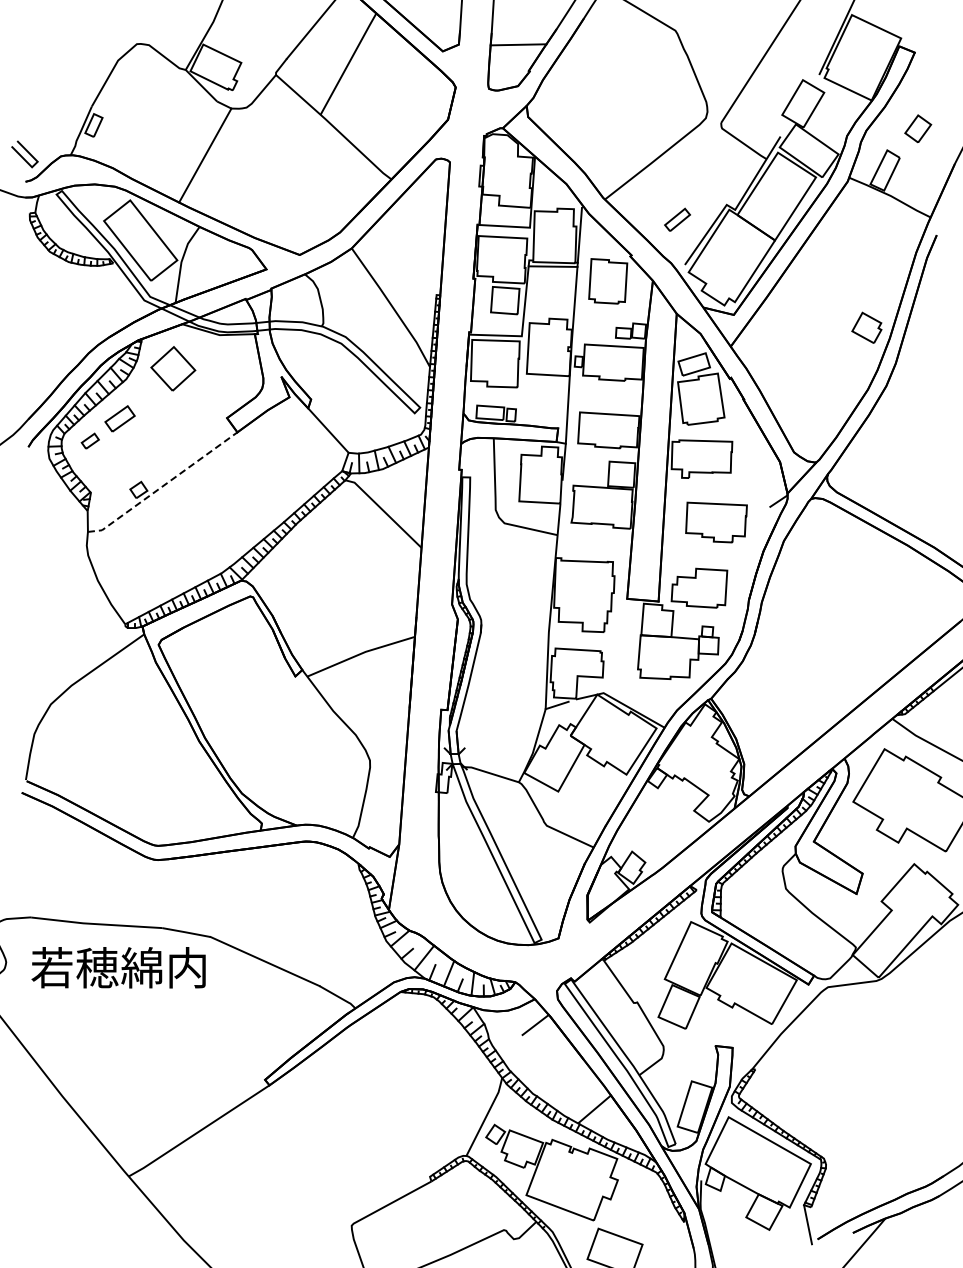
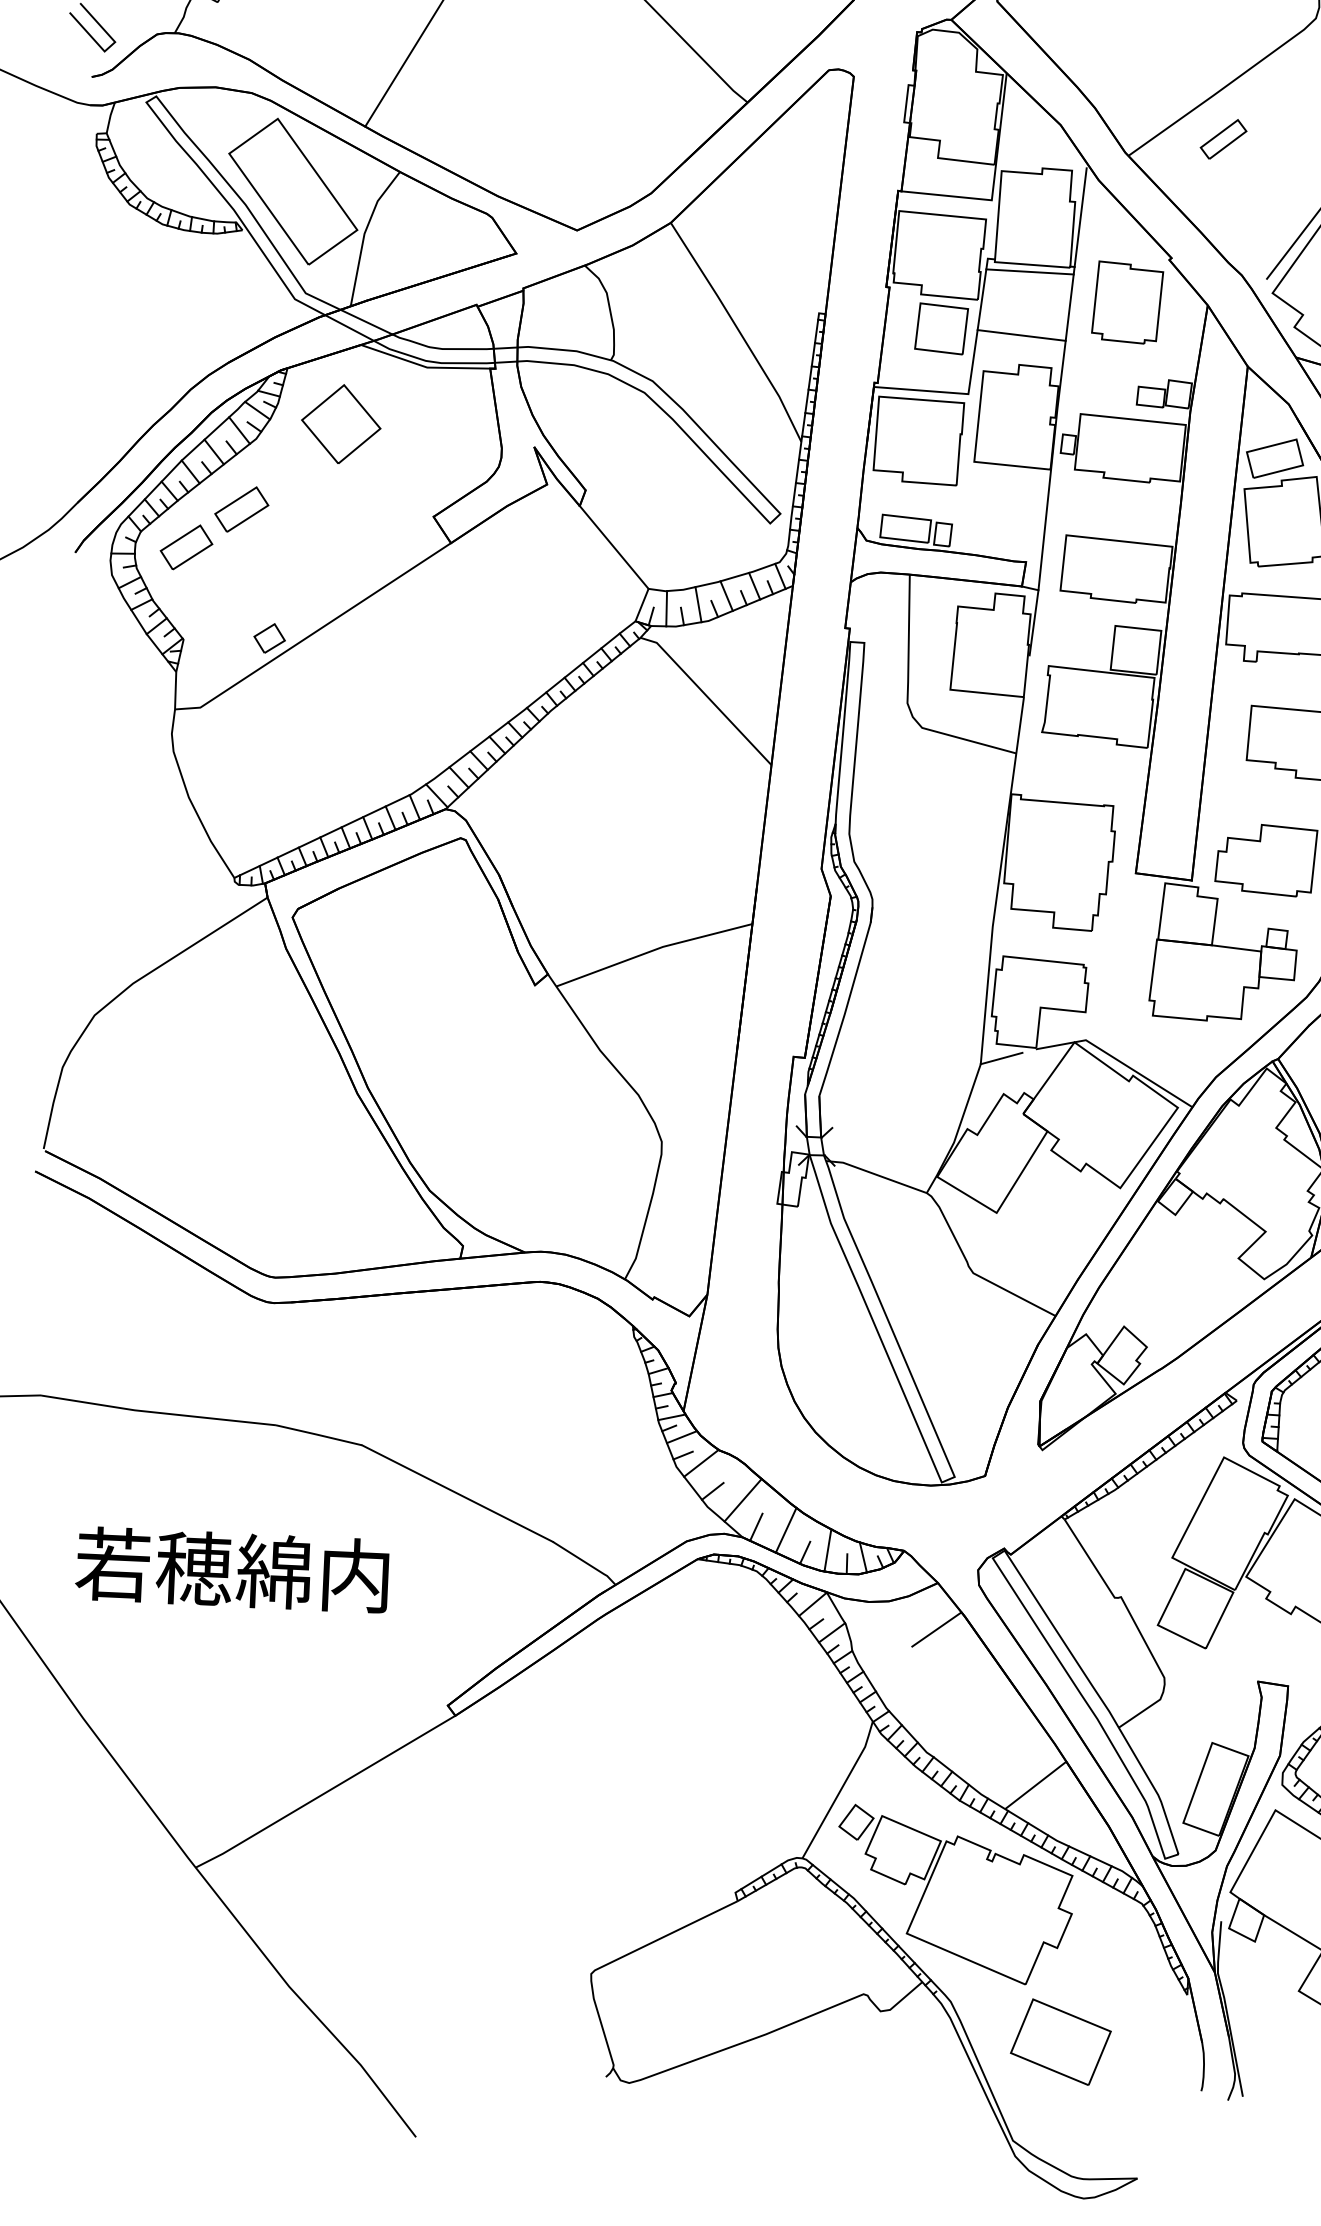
part: (677, 219) -> (1223, 138), moved
line: (549, 302) -> (1020, 335), added
part: (90, 440) -> (187, 545), size x1.67
line: (163, 486) -> (314, 634), dashed -> solid
text: (118, 967) -> (232, 1569), moved

